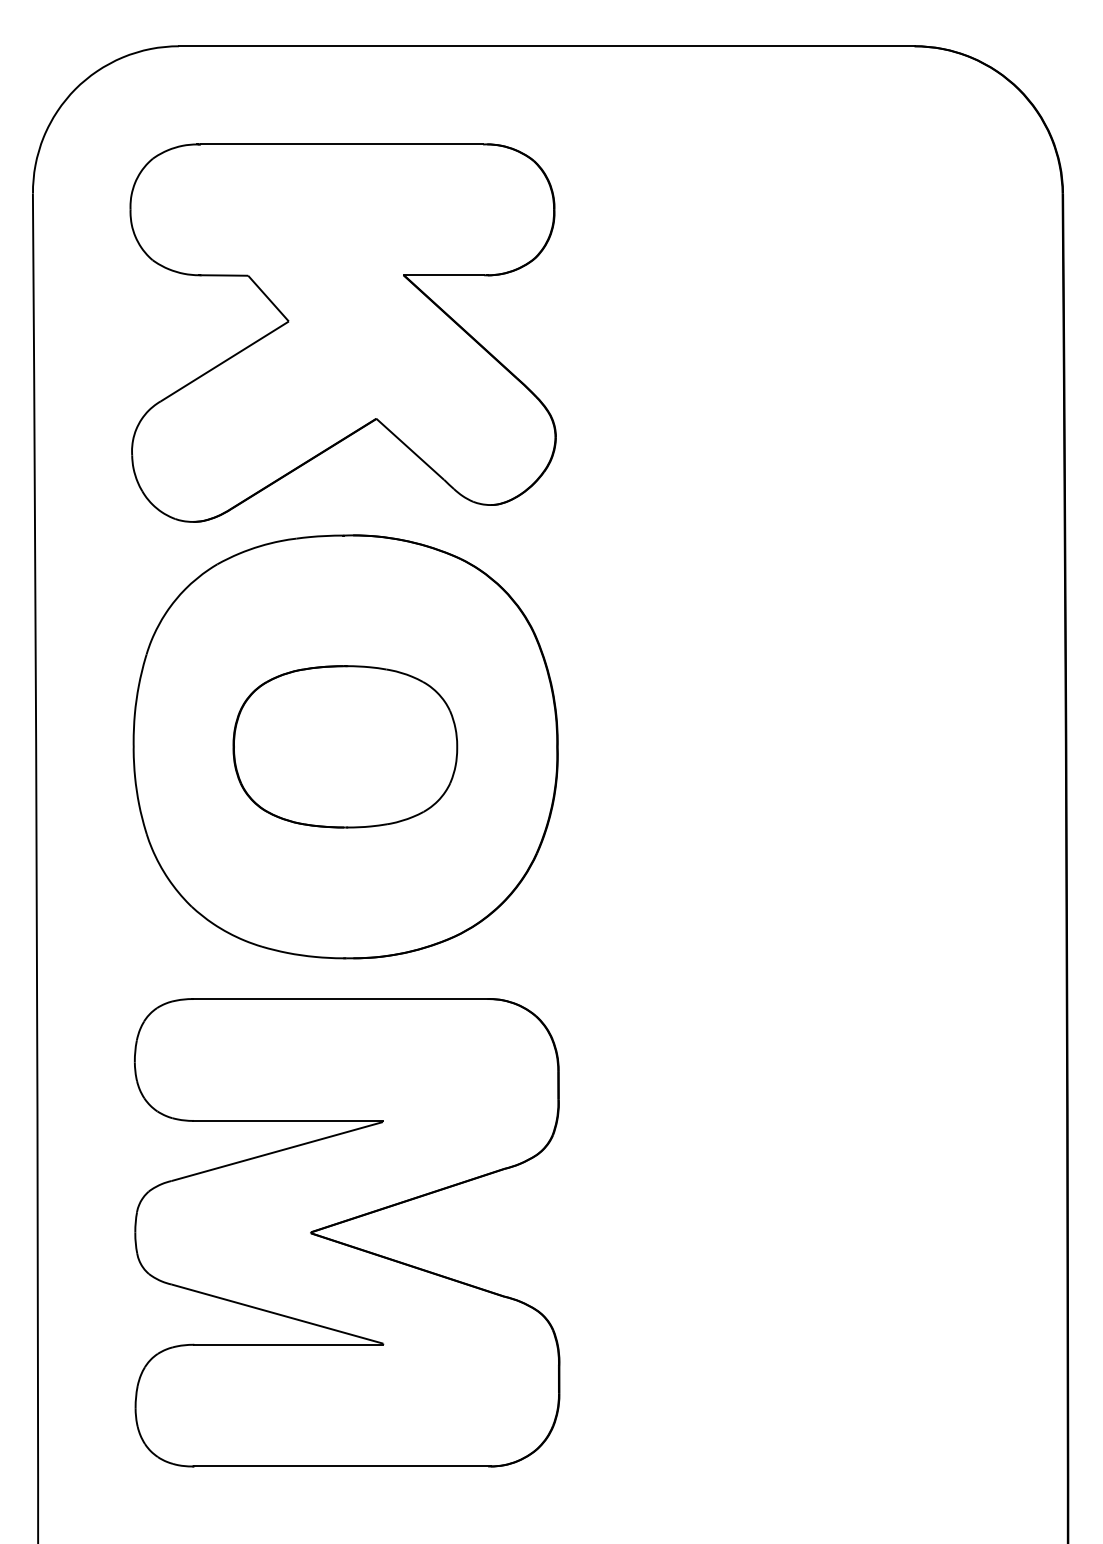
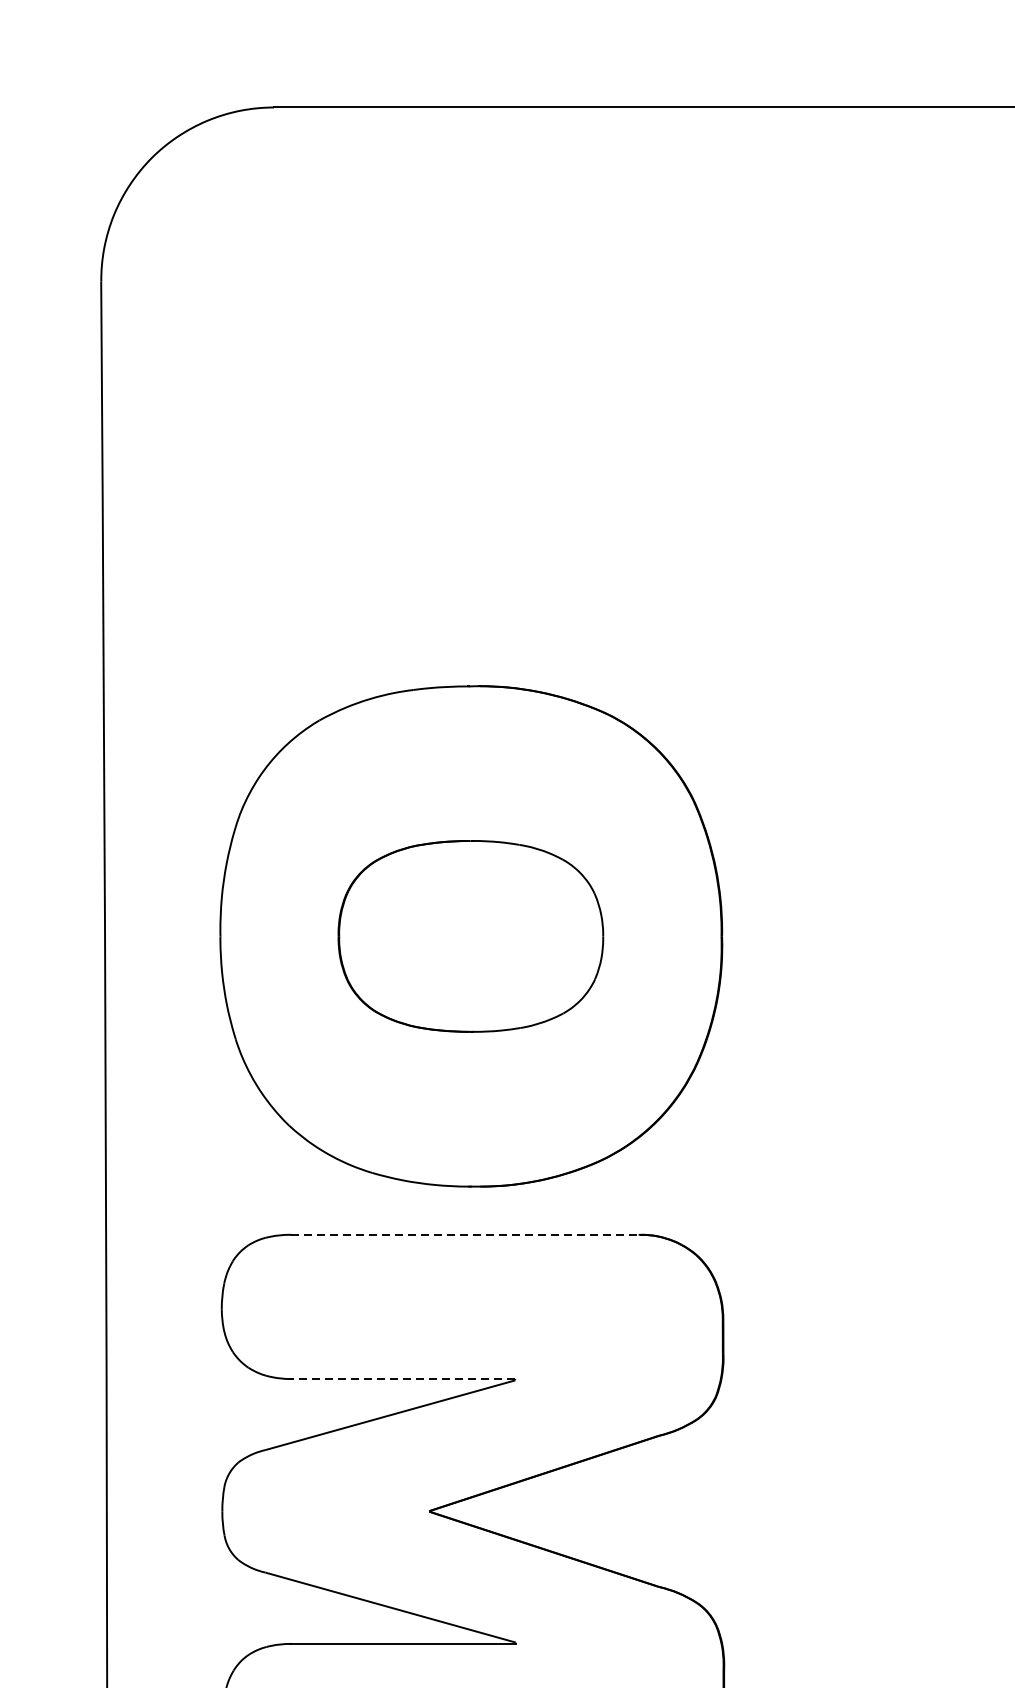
part: (342, 332) -> (467, 446), removed
line: (340, 999) -> (465, 1235), solid -> dashed
line: (288, 1120) -> (403, 1378), solid -> dashed

